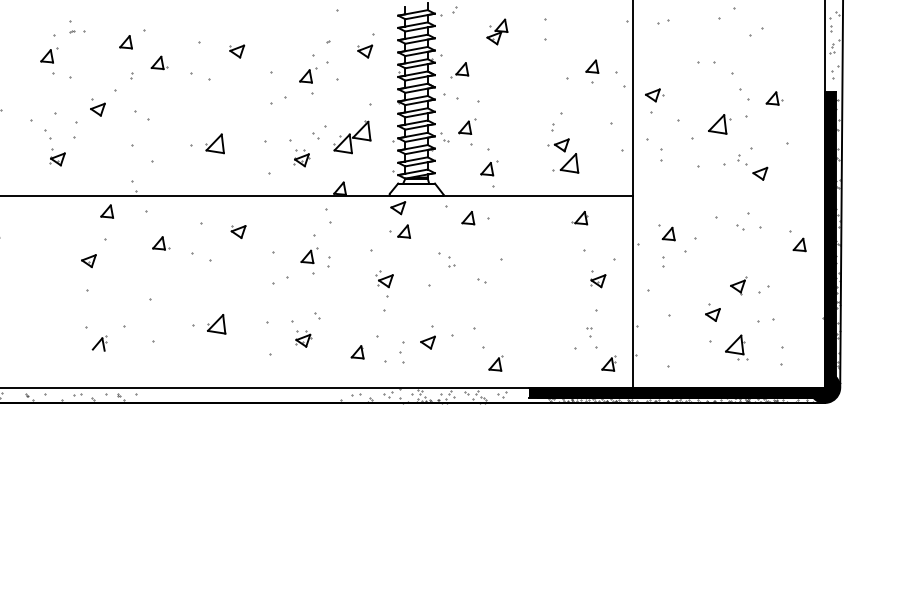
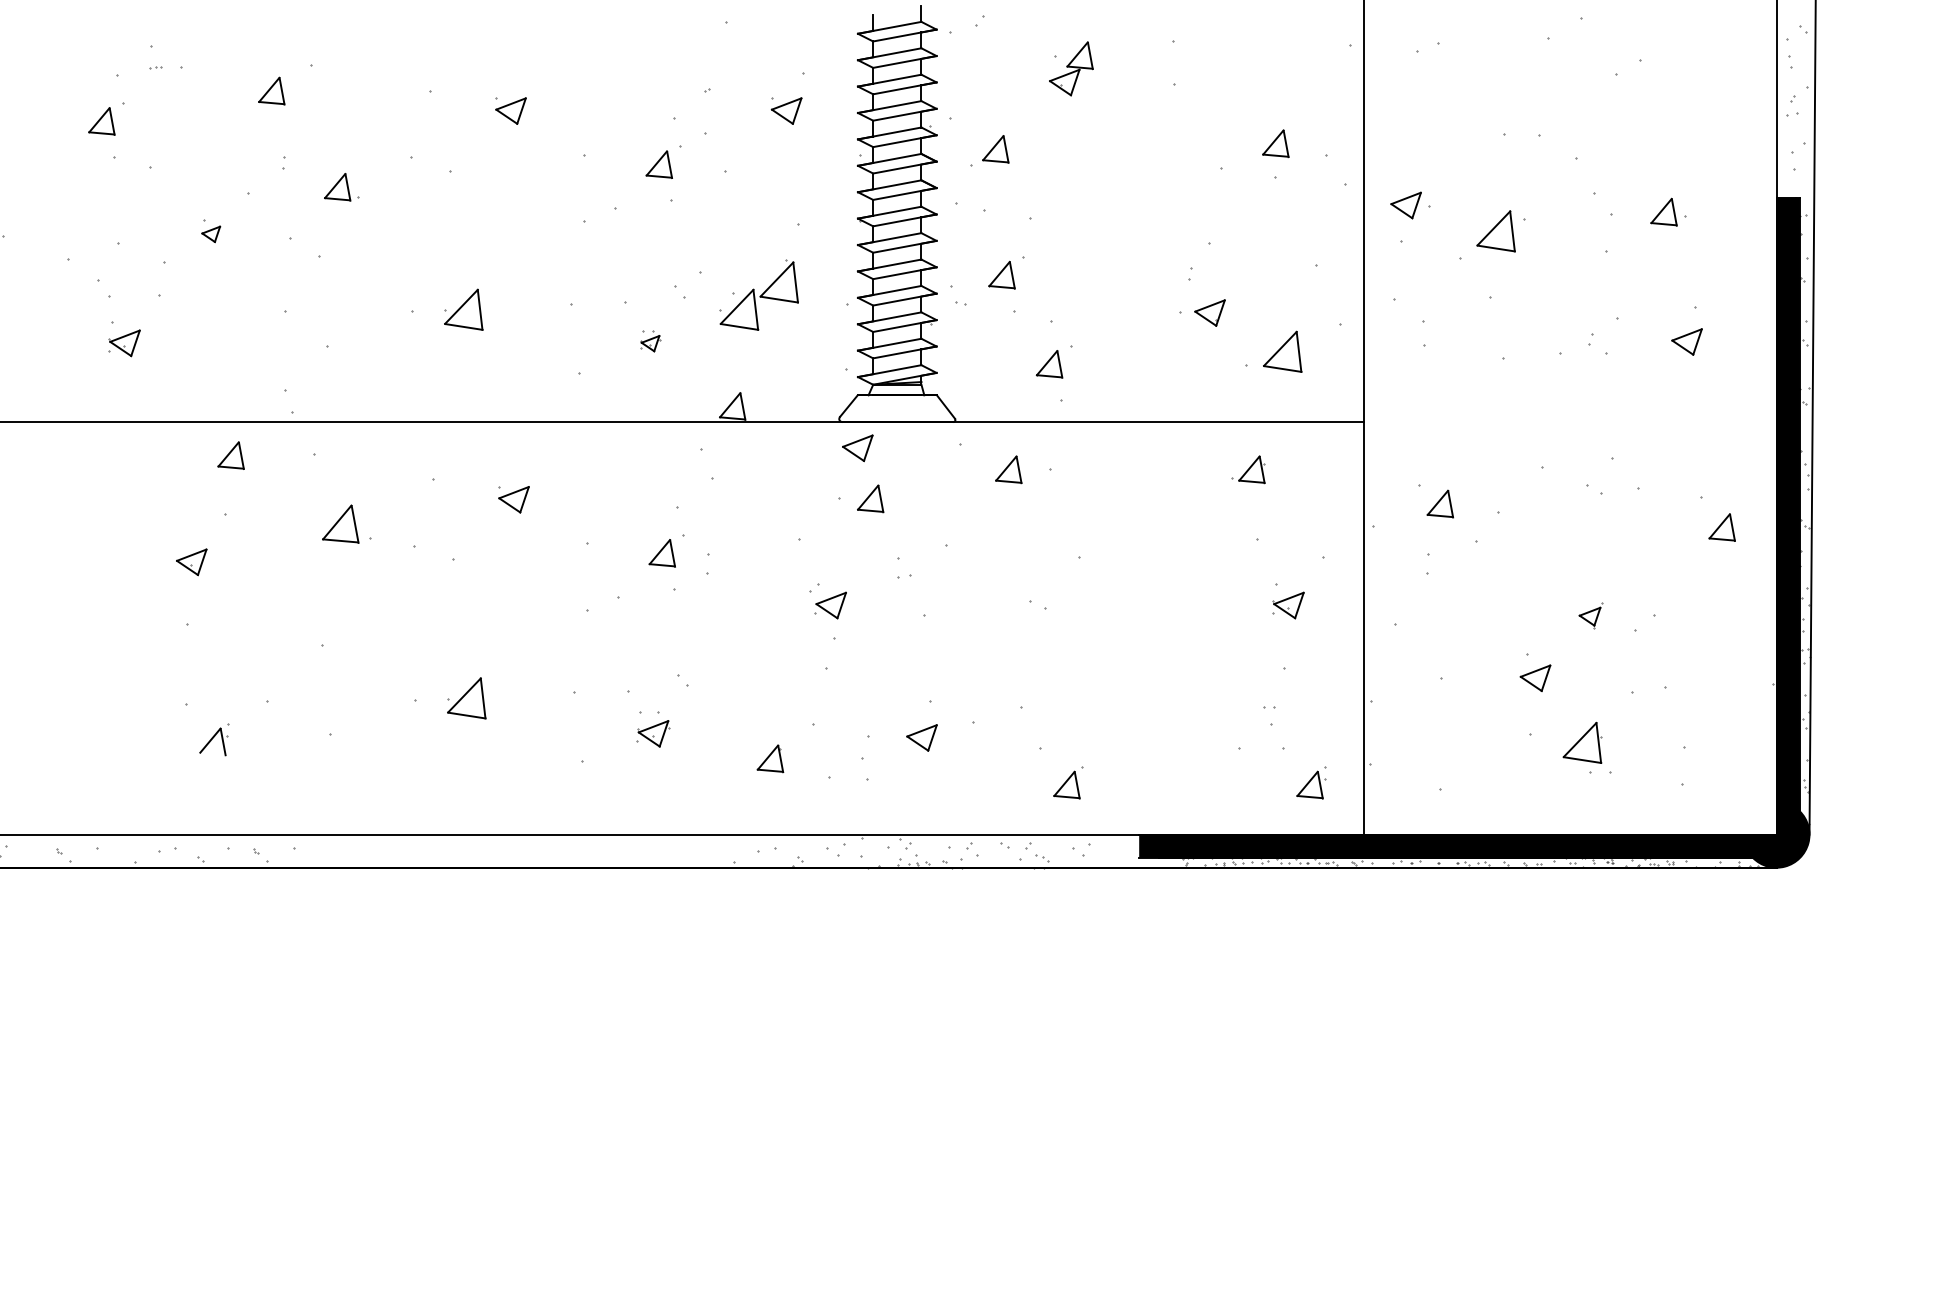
part: (159, 62) -> (341, 186), moved
part: (97, 107) -> (210, 231), size x0.6
part: (719, 124) -> (1500, 231), moved
part: (301, 158) -> (649, 341), size x0.6
part: (565, 163) -> (1273, 352), moved
part: (760, 173) -> (1687, 341), moved
part: (161, 243) -> (348, 524), size x1.4
part: (451, 261) -> (903, 567), moved
part: (738, 285) -> (1590, 614), size x0.7

